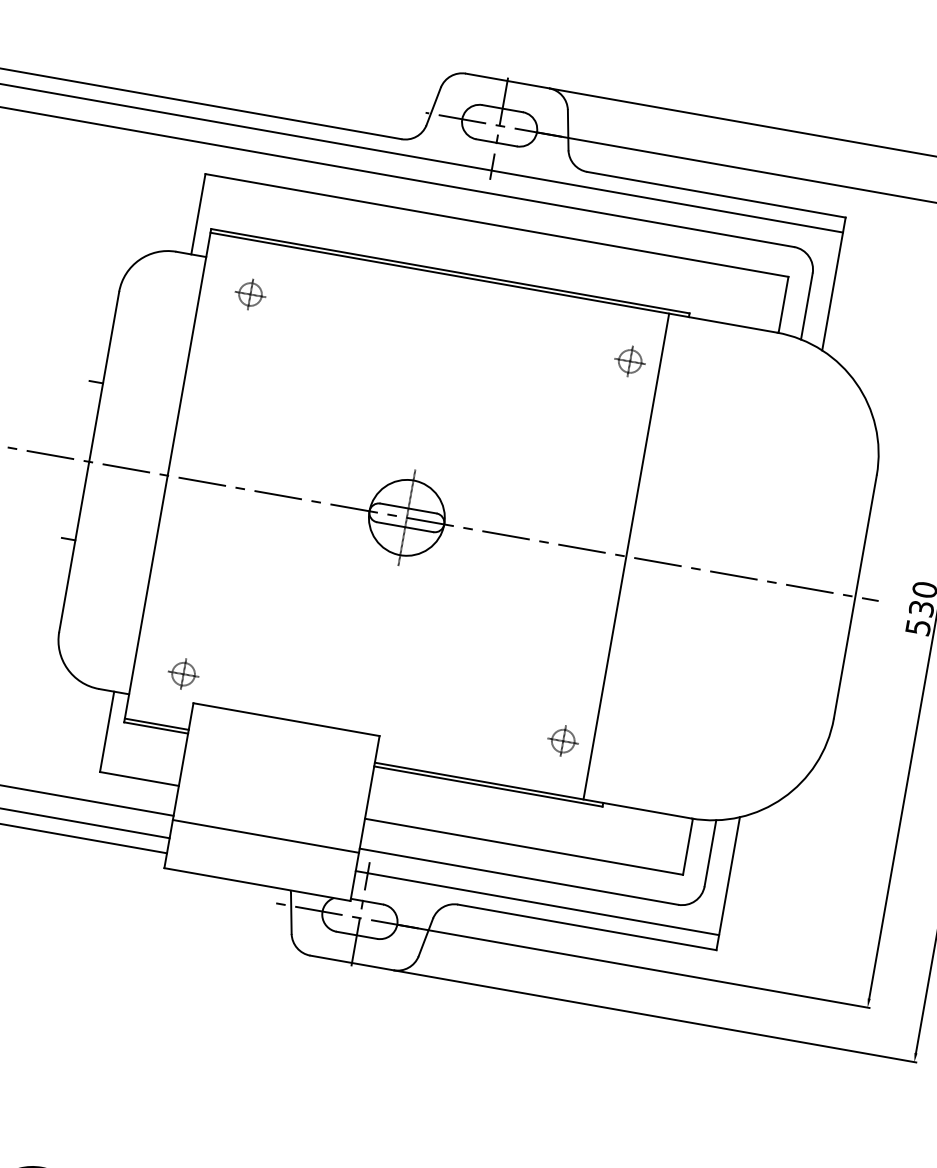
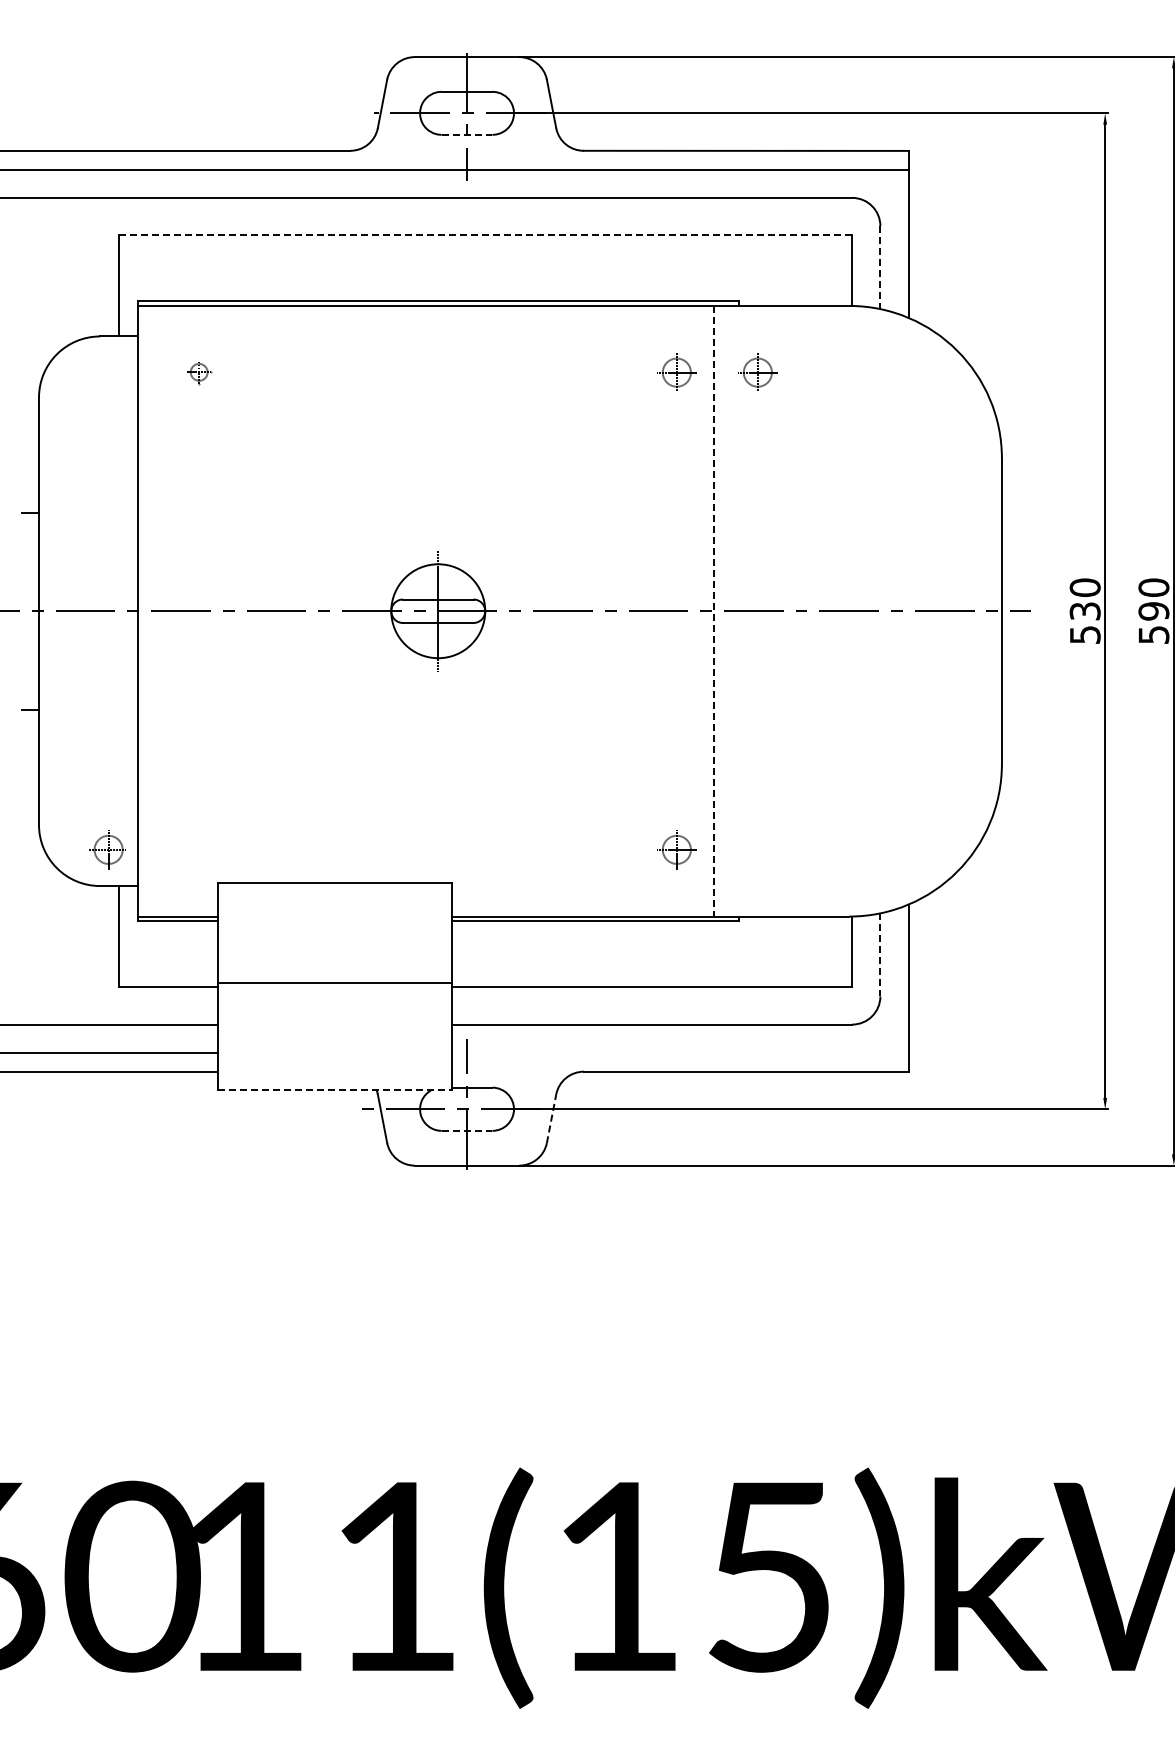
line: (497, 142) -> (467, 134), solid -> dashed
line: (497, 225) -> (485, 235), solid -> dashed
part: (249, 293) -> (198, 371), size x0.6
line: (806, 306) -> (880, 267), solid -> dashed
part: (694, 371) -> (757, 371), added
line: (626, 556) -> (714, 611), solid -> dashed
part: (182, 673) -> (107, 849), moved
line: (265, 836) -> (334, 982), moved
line: (710, 853) -> (880, 954), solid -> dashed
line: (257, 884) -> (334, 1090), solid -> dashed
line: (536, 902) -> (679, 1052), removed
line: (357, 935) -> (467, 1130), solid -> dashed
line: (425, 937) -> (551, 1118), solid -> dashed

